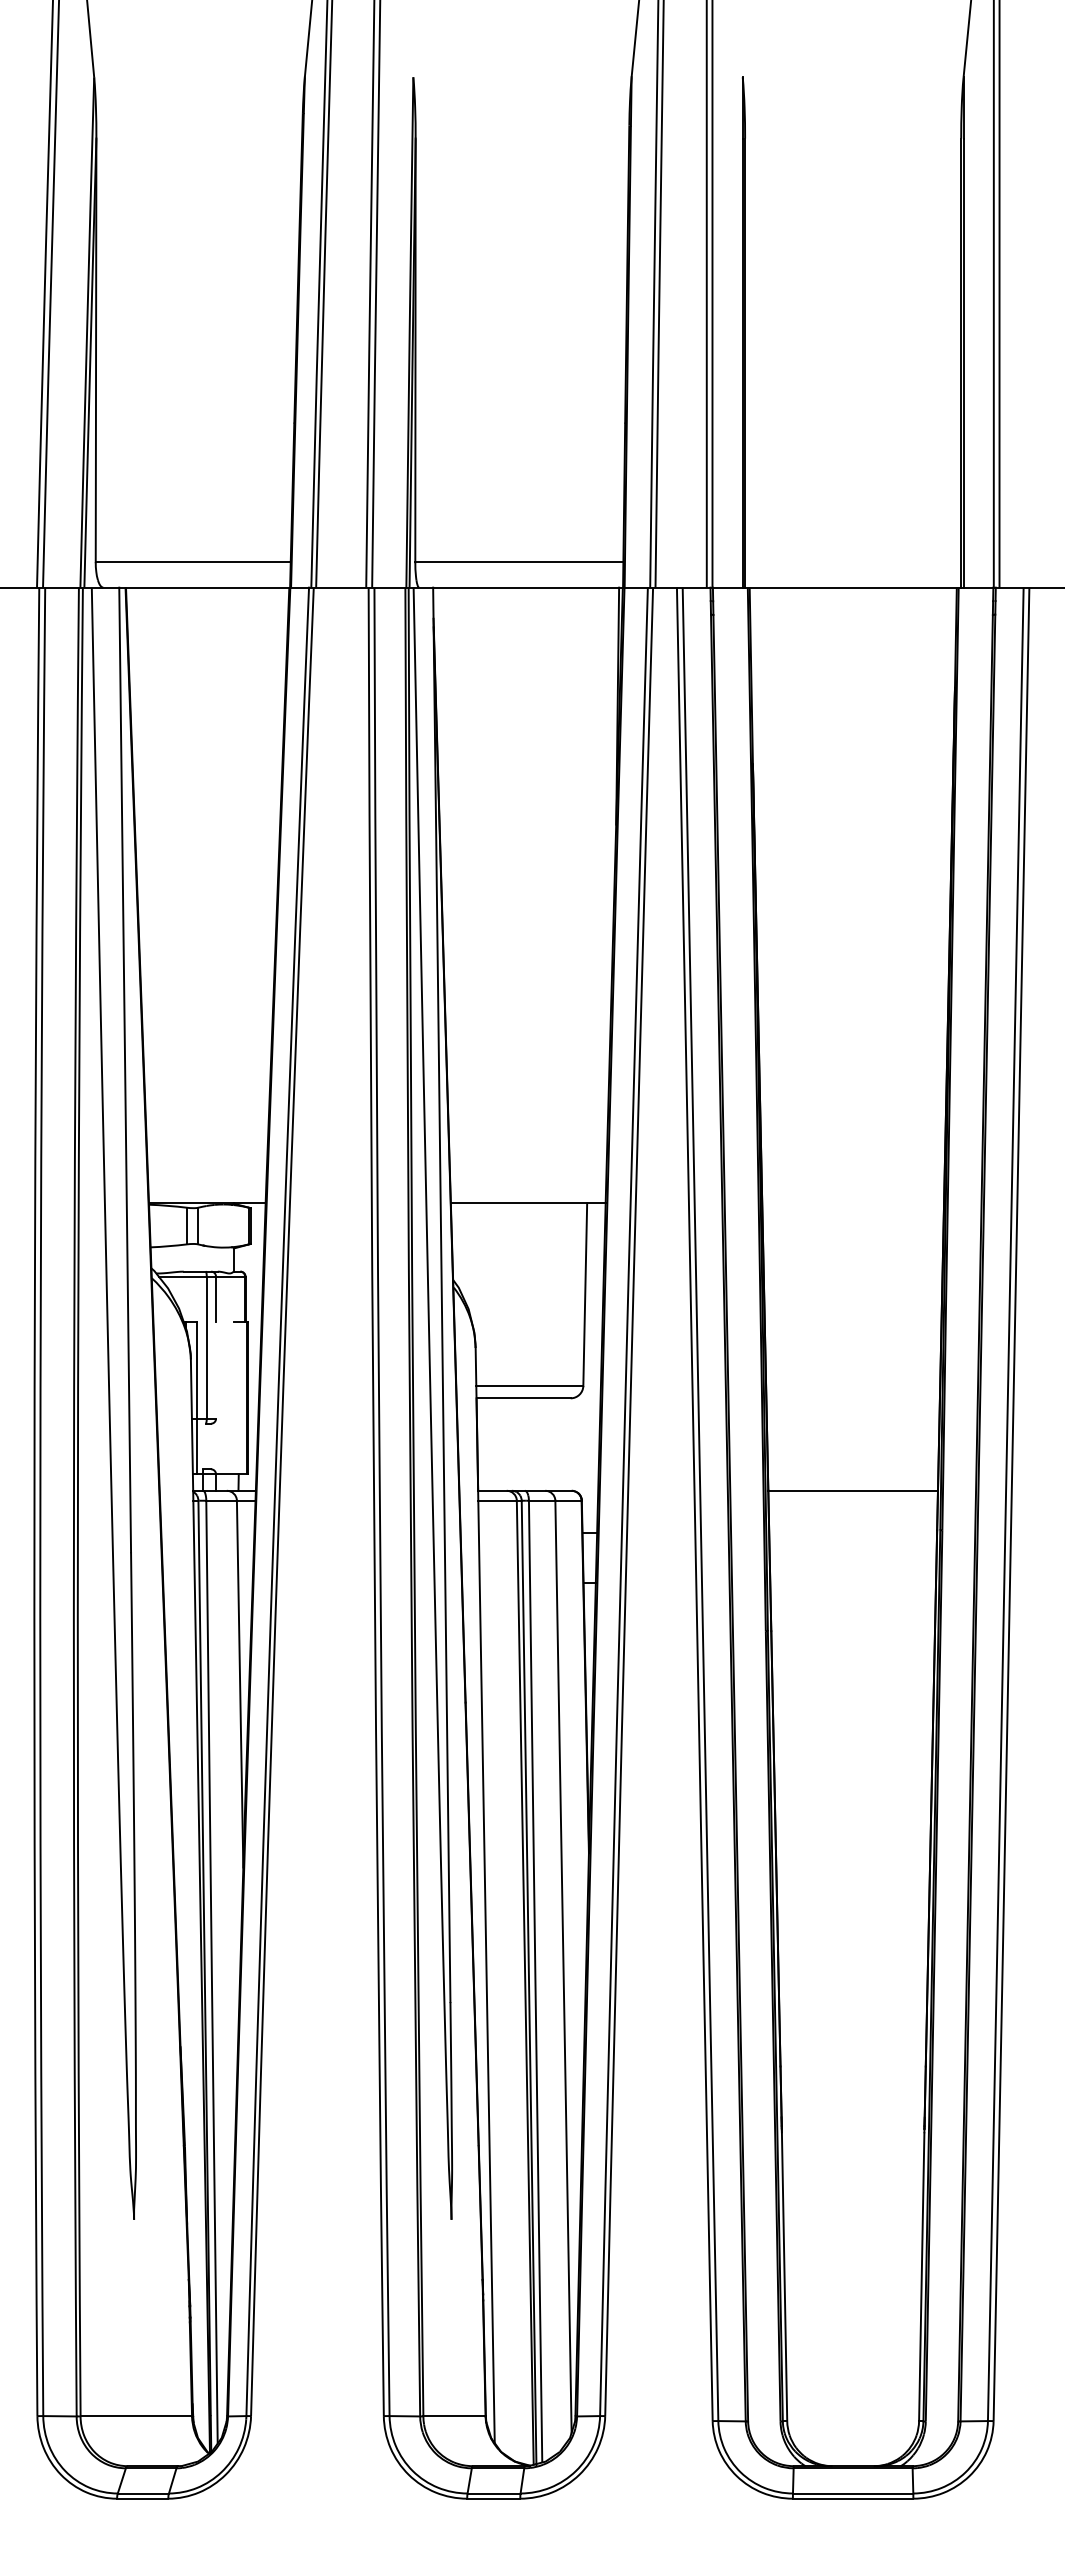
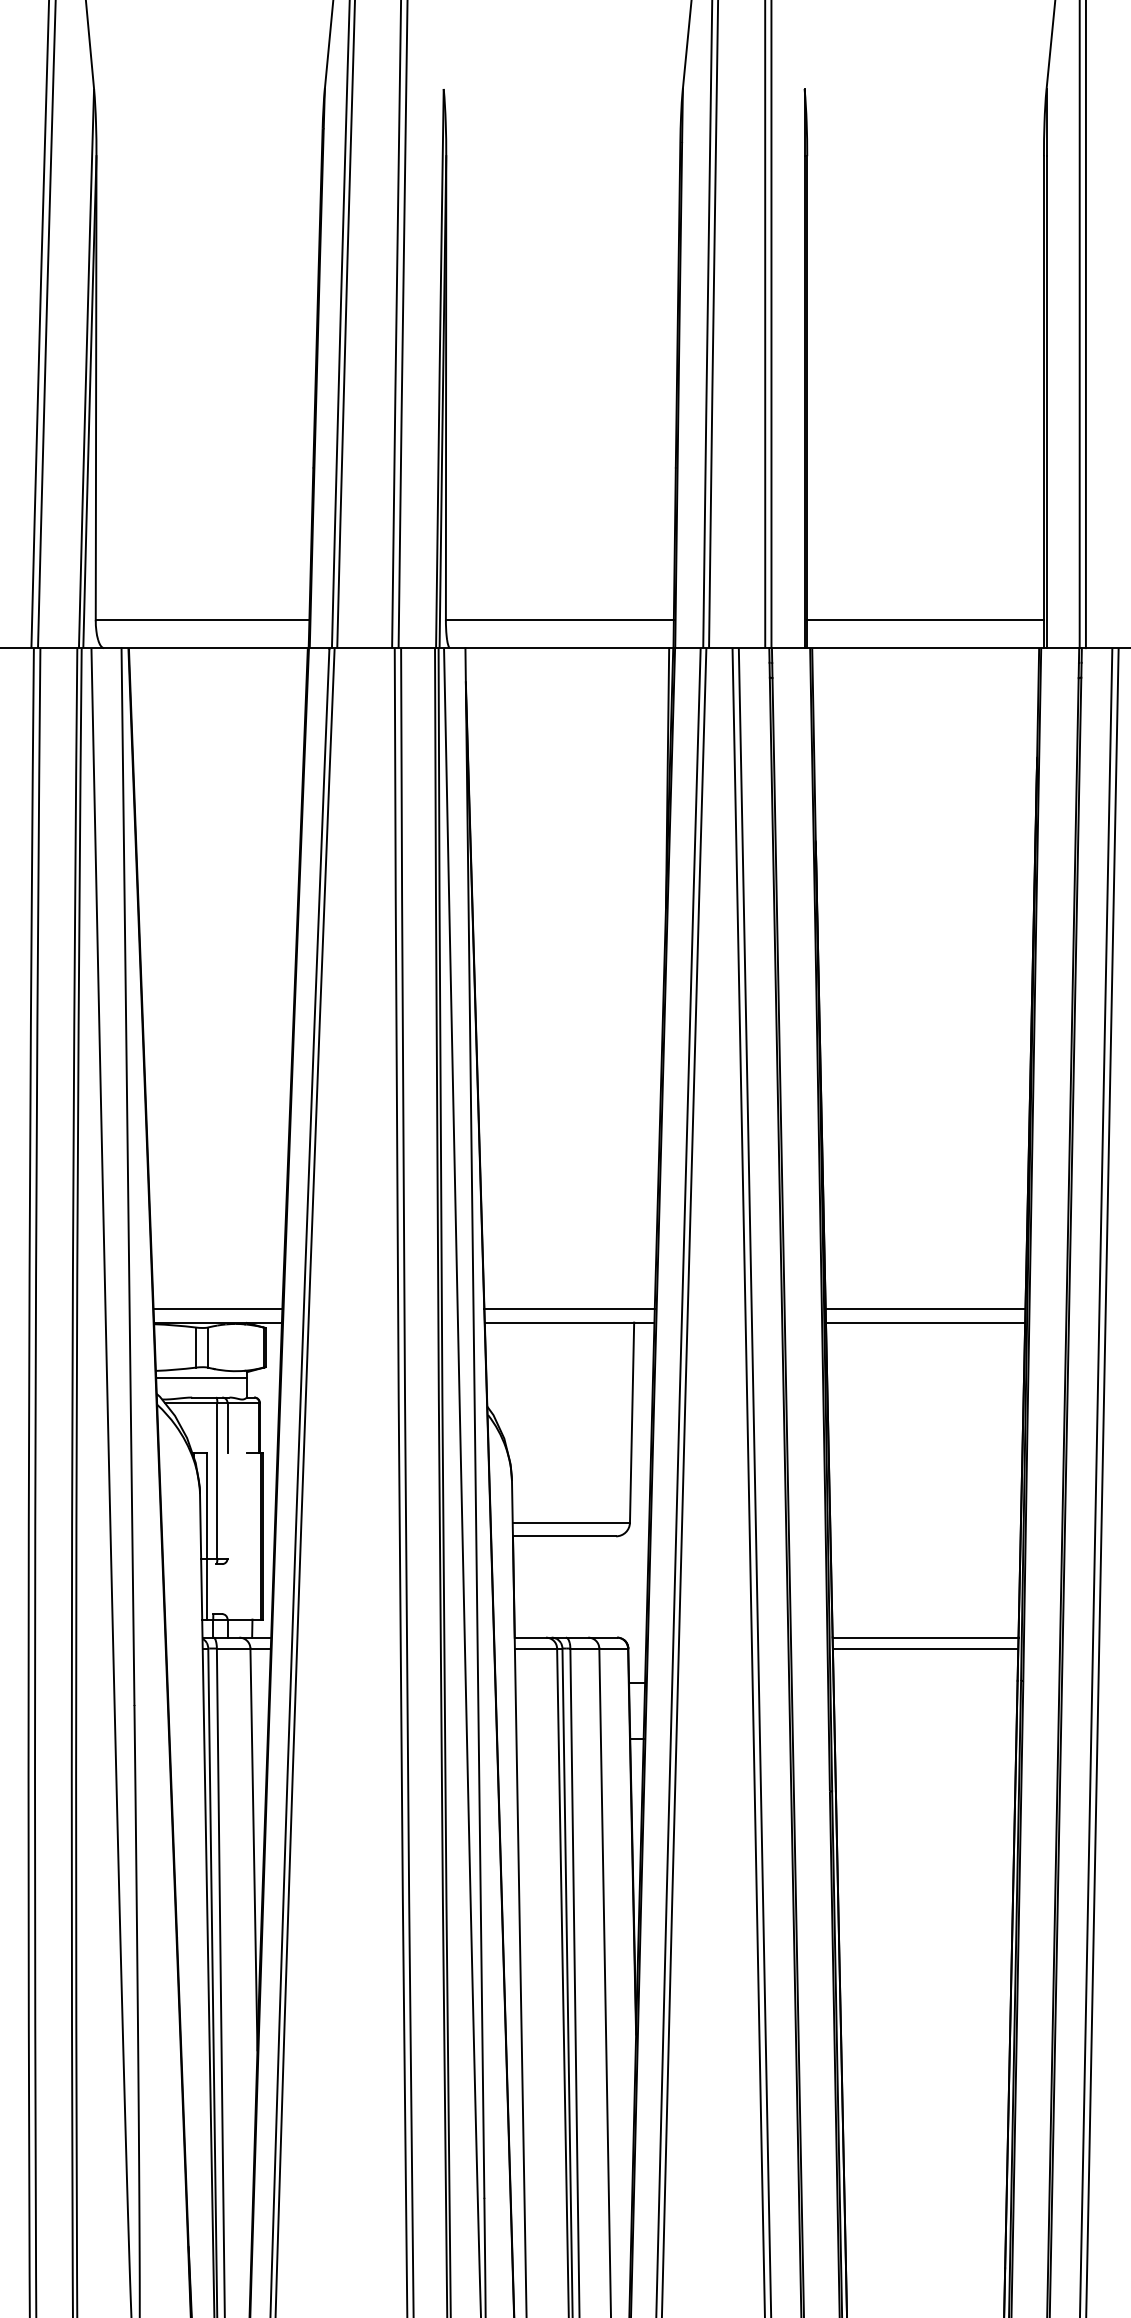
line: (853, 562) -> (925, 620), added
line: (207, 1190) -> (218, 1308), added
line: (528, 1190) -> (569, 1308), added
line: (852, 1190) -> (924, 1308), added
line: (853, 1203) -> (925, 1322), added
line: (191, 1253) -> (200, 1377), added
line: (852, 1500) -> (924, 1648), added

